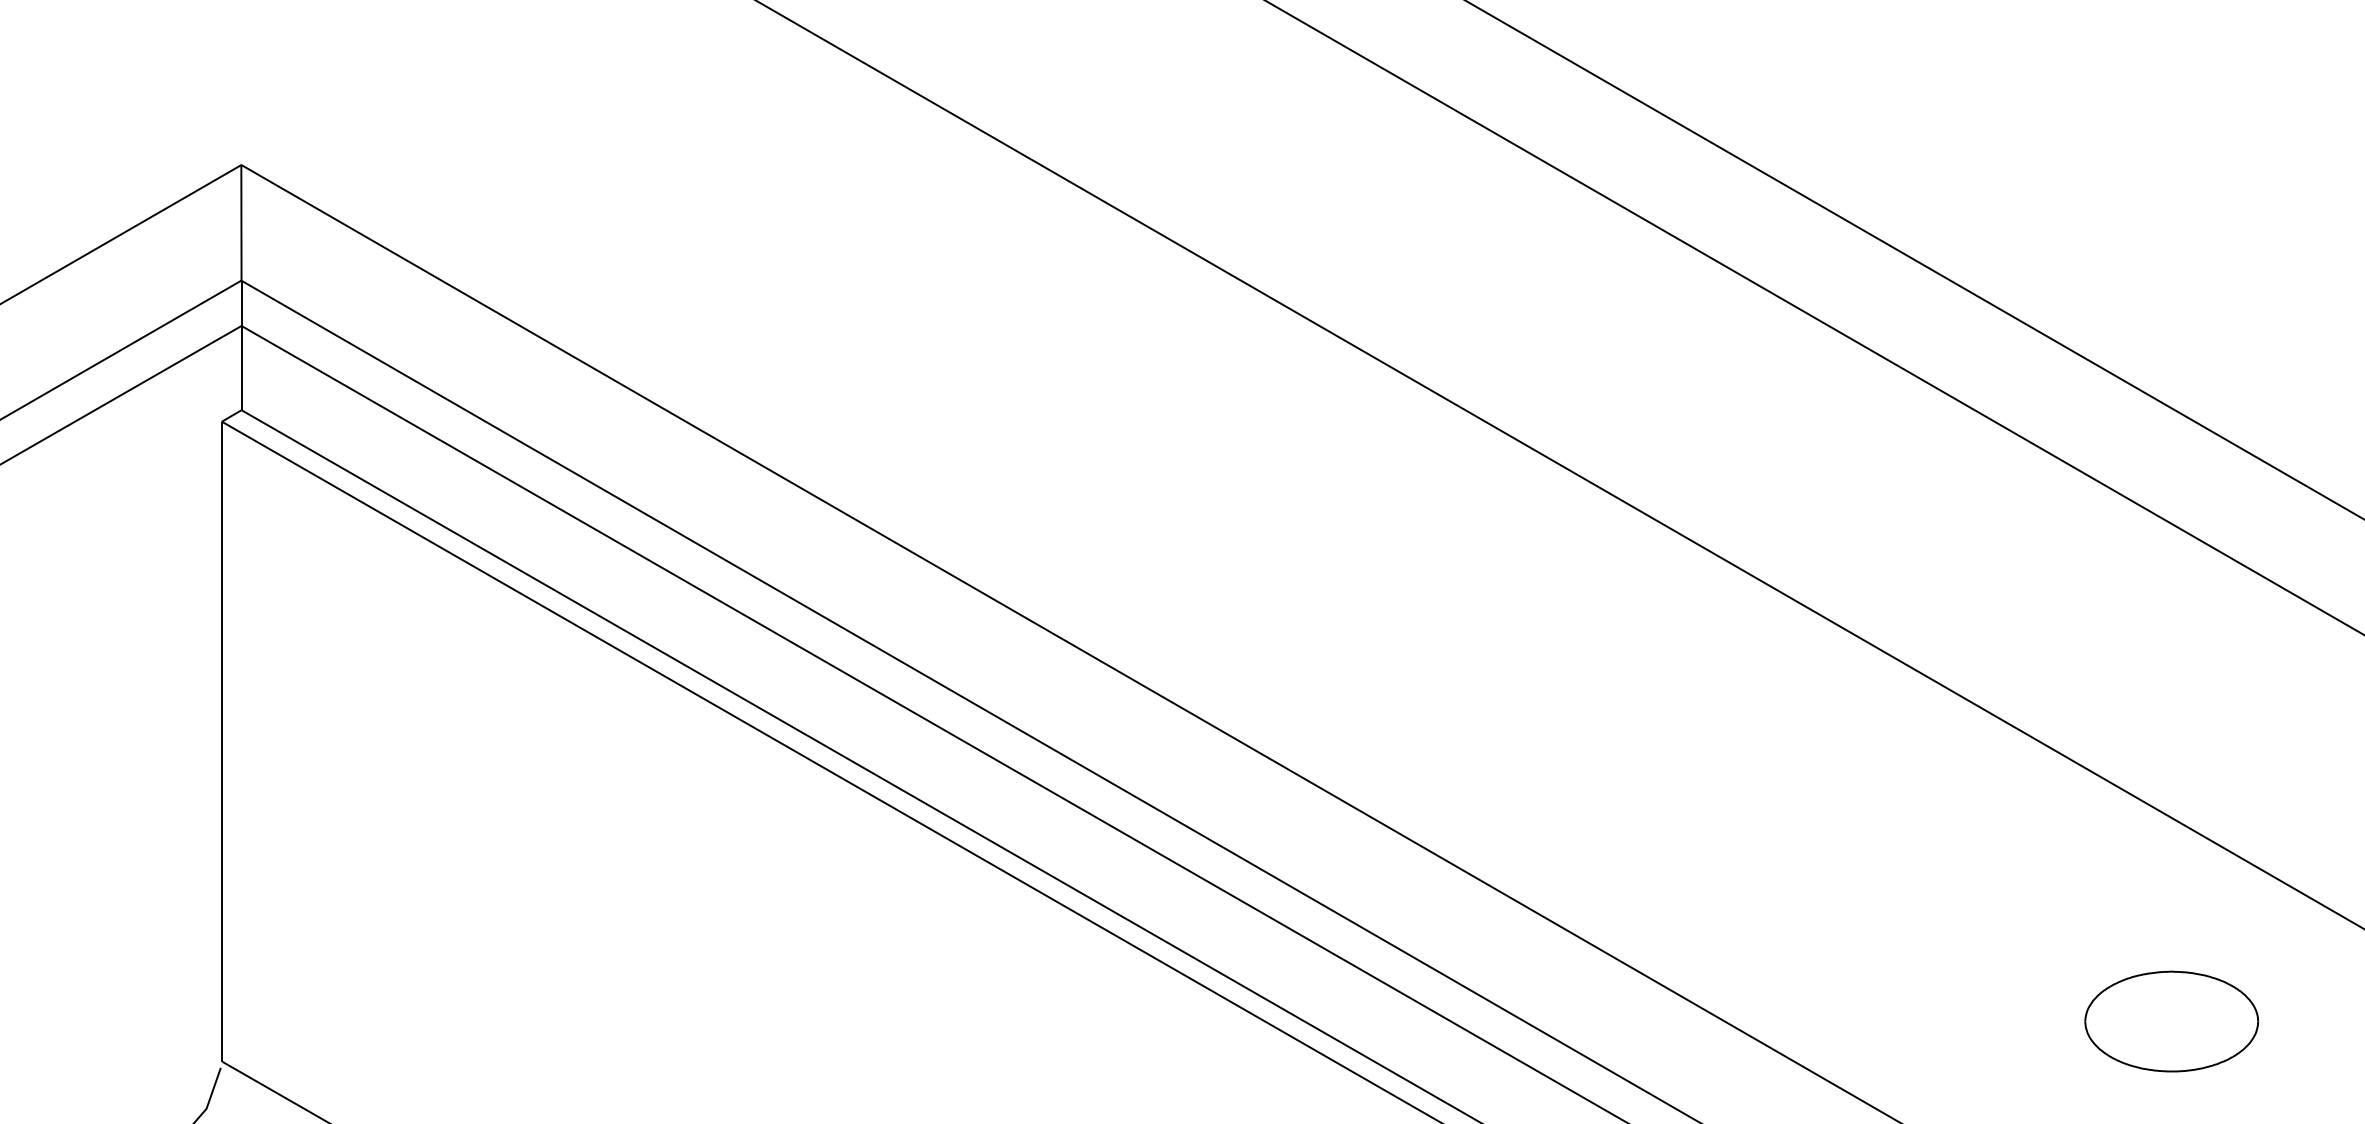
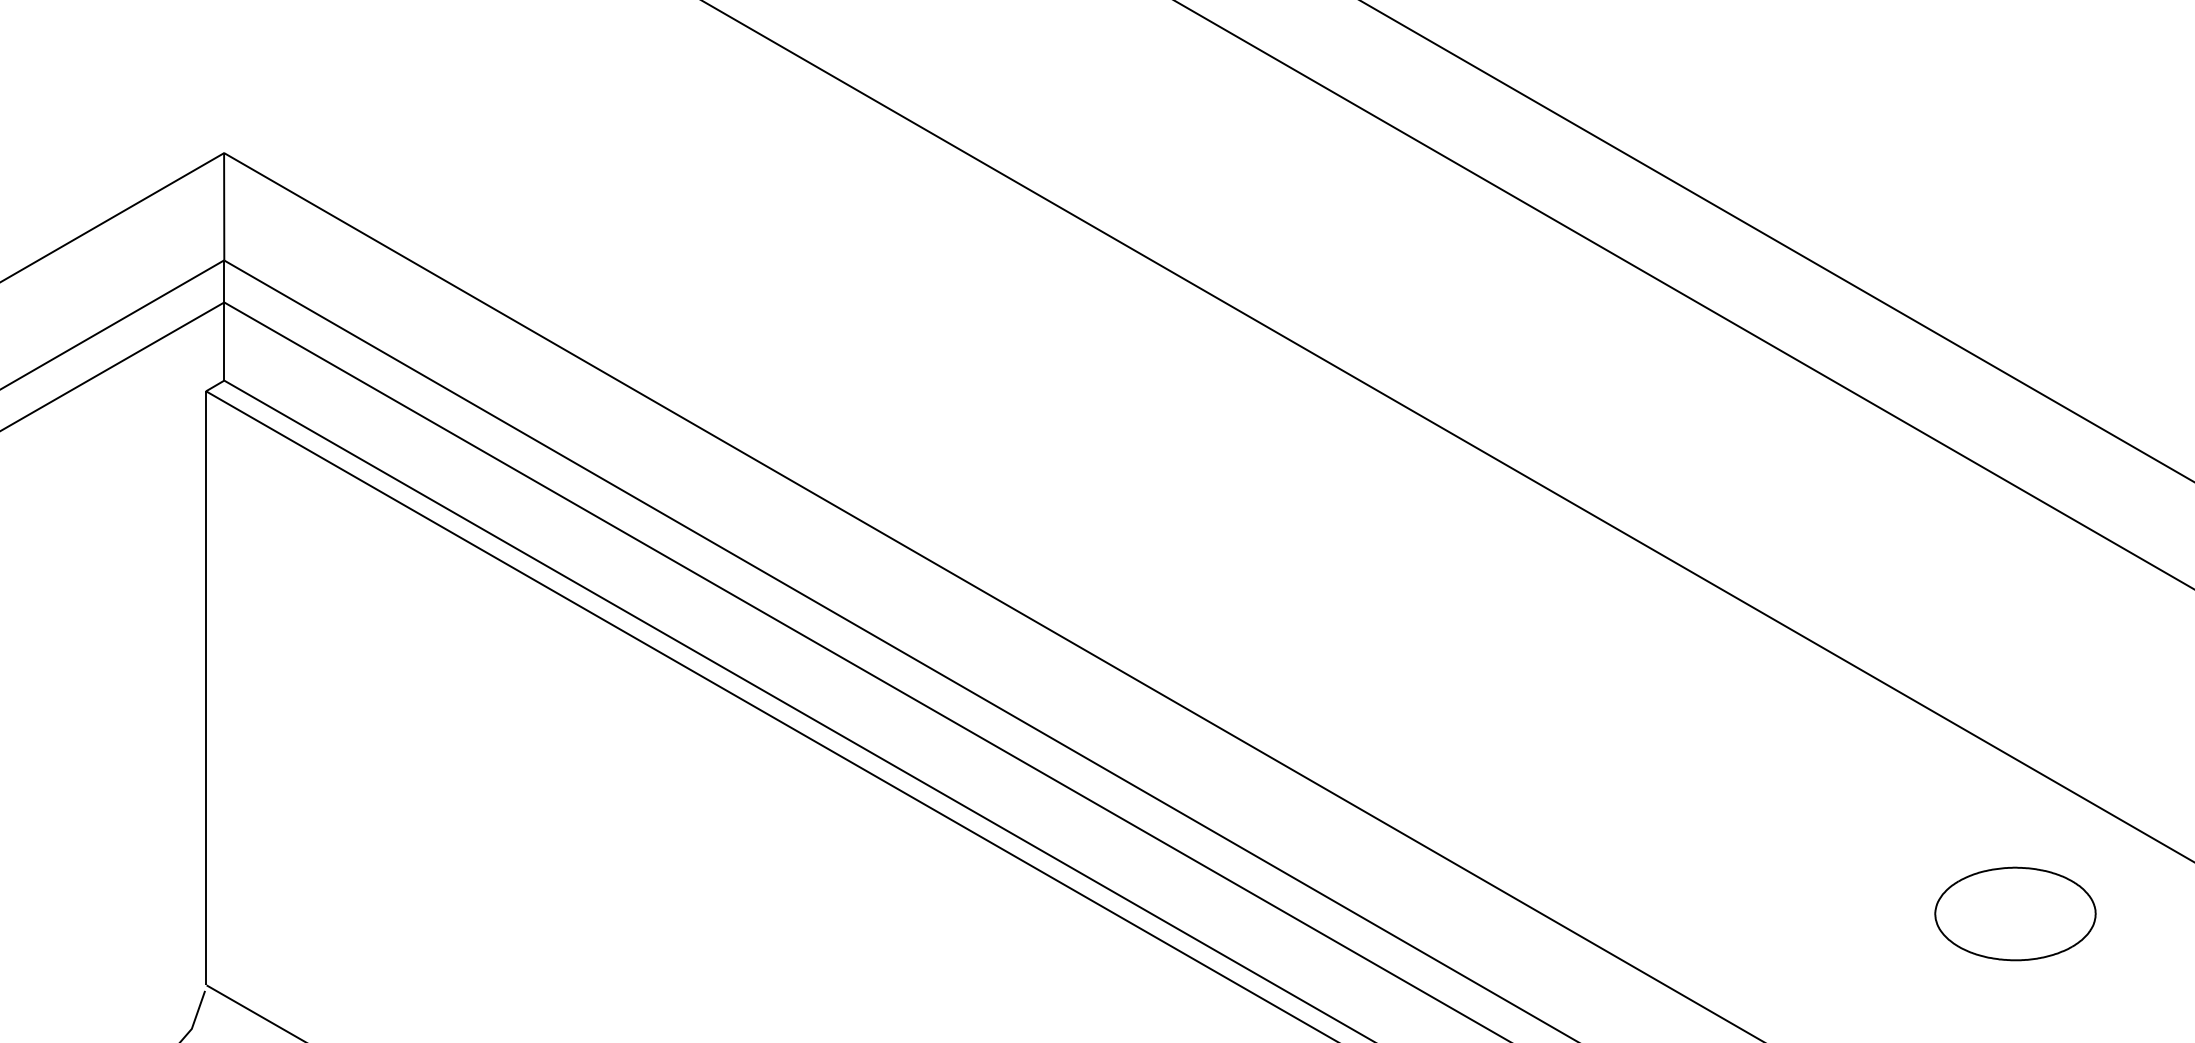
part: (2171, 1021) -> (2015, 913), moved

